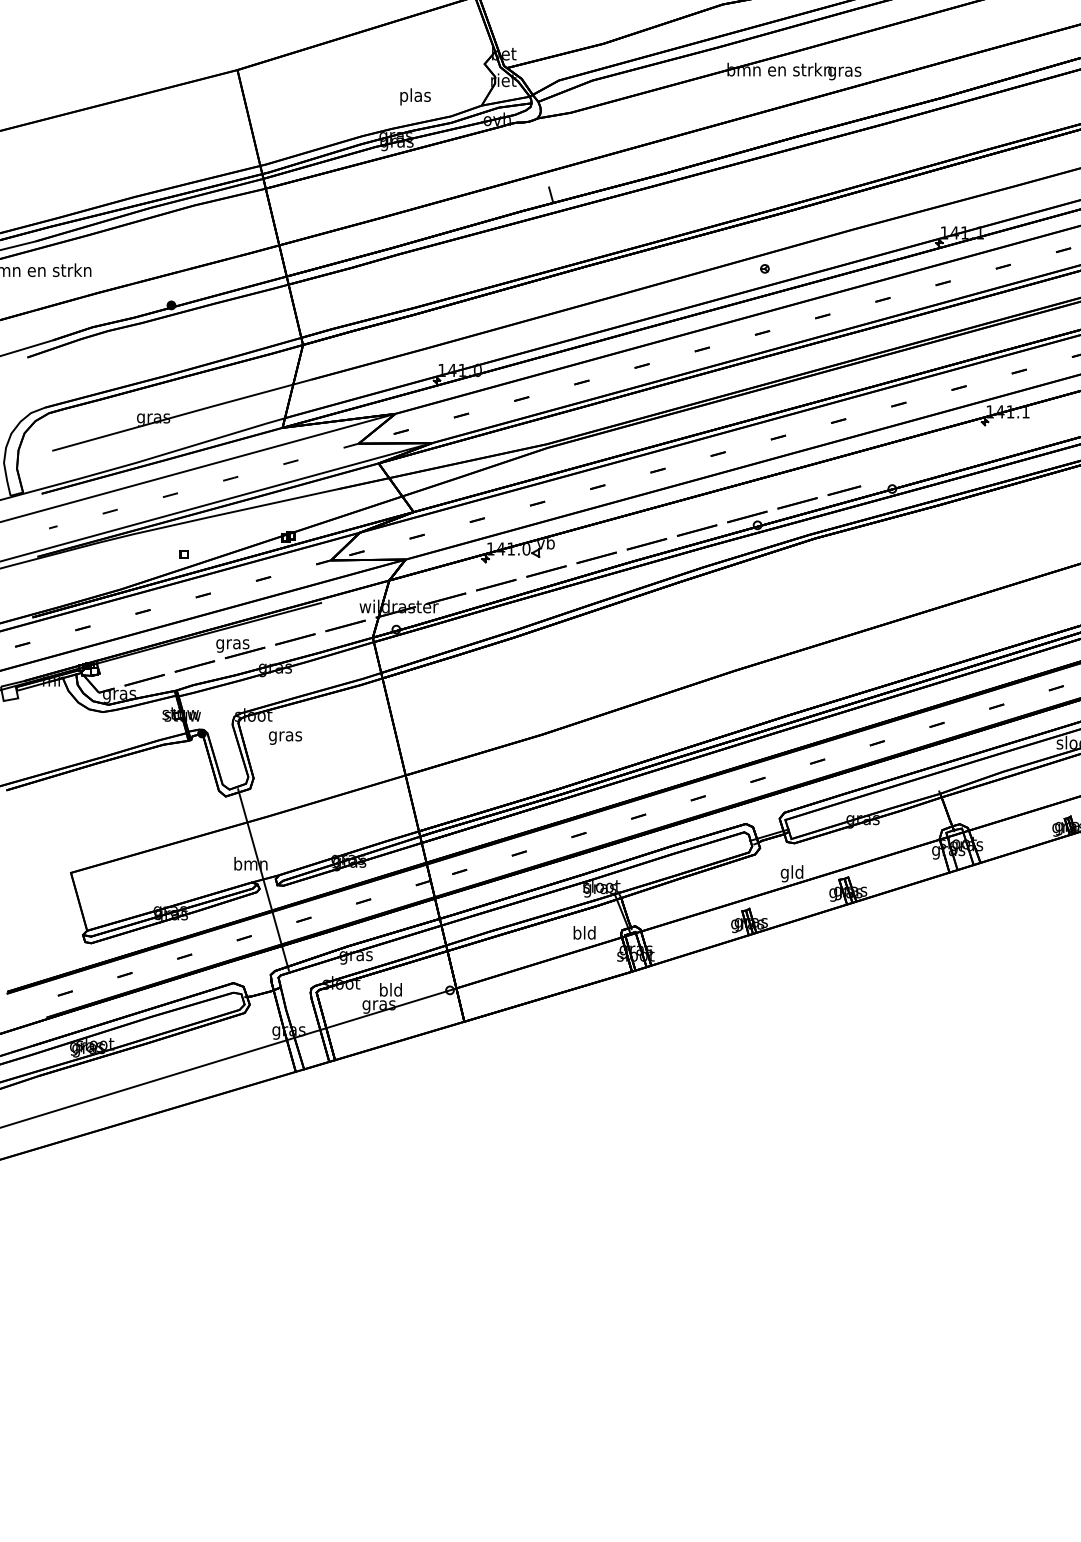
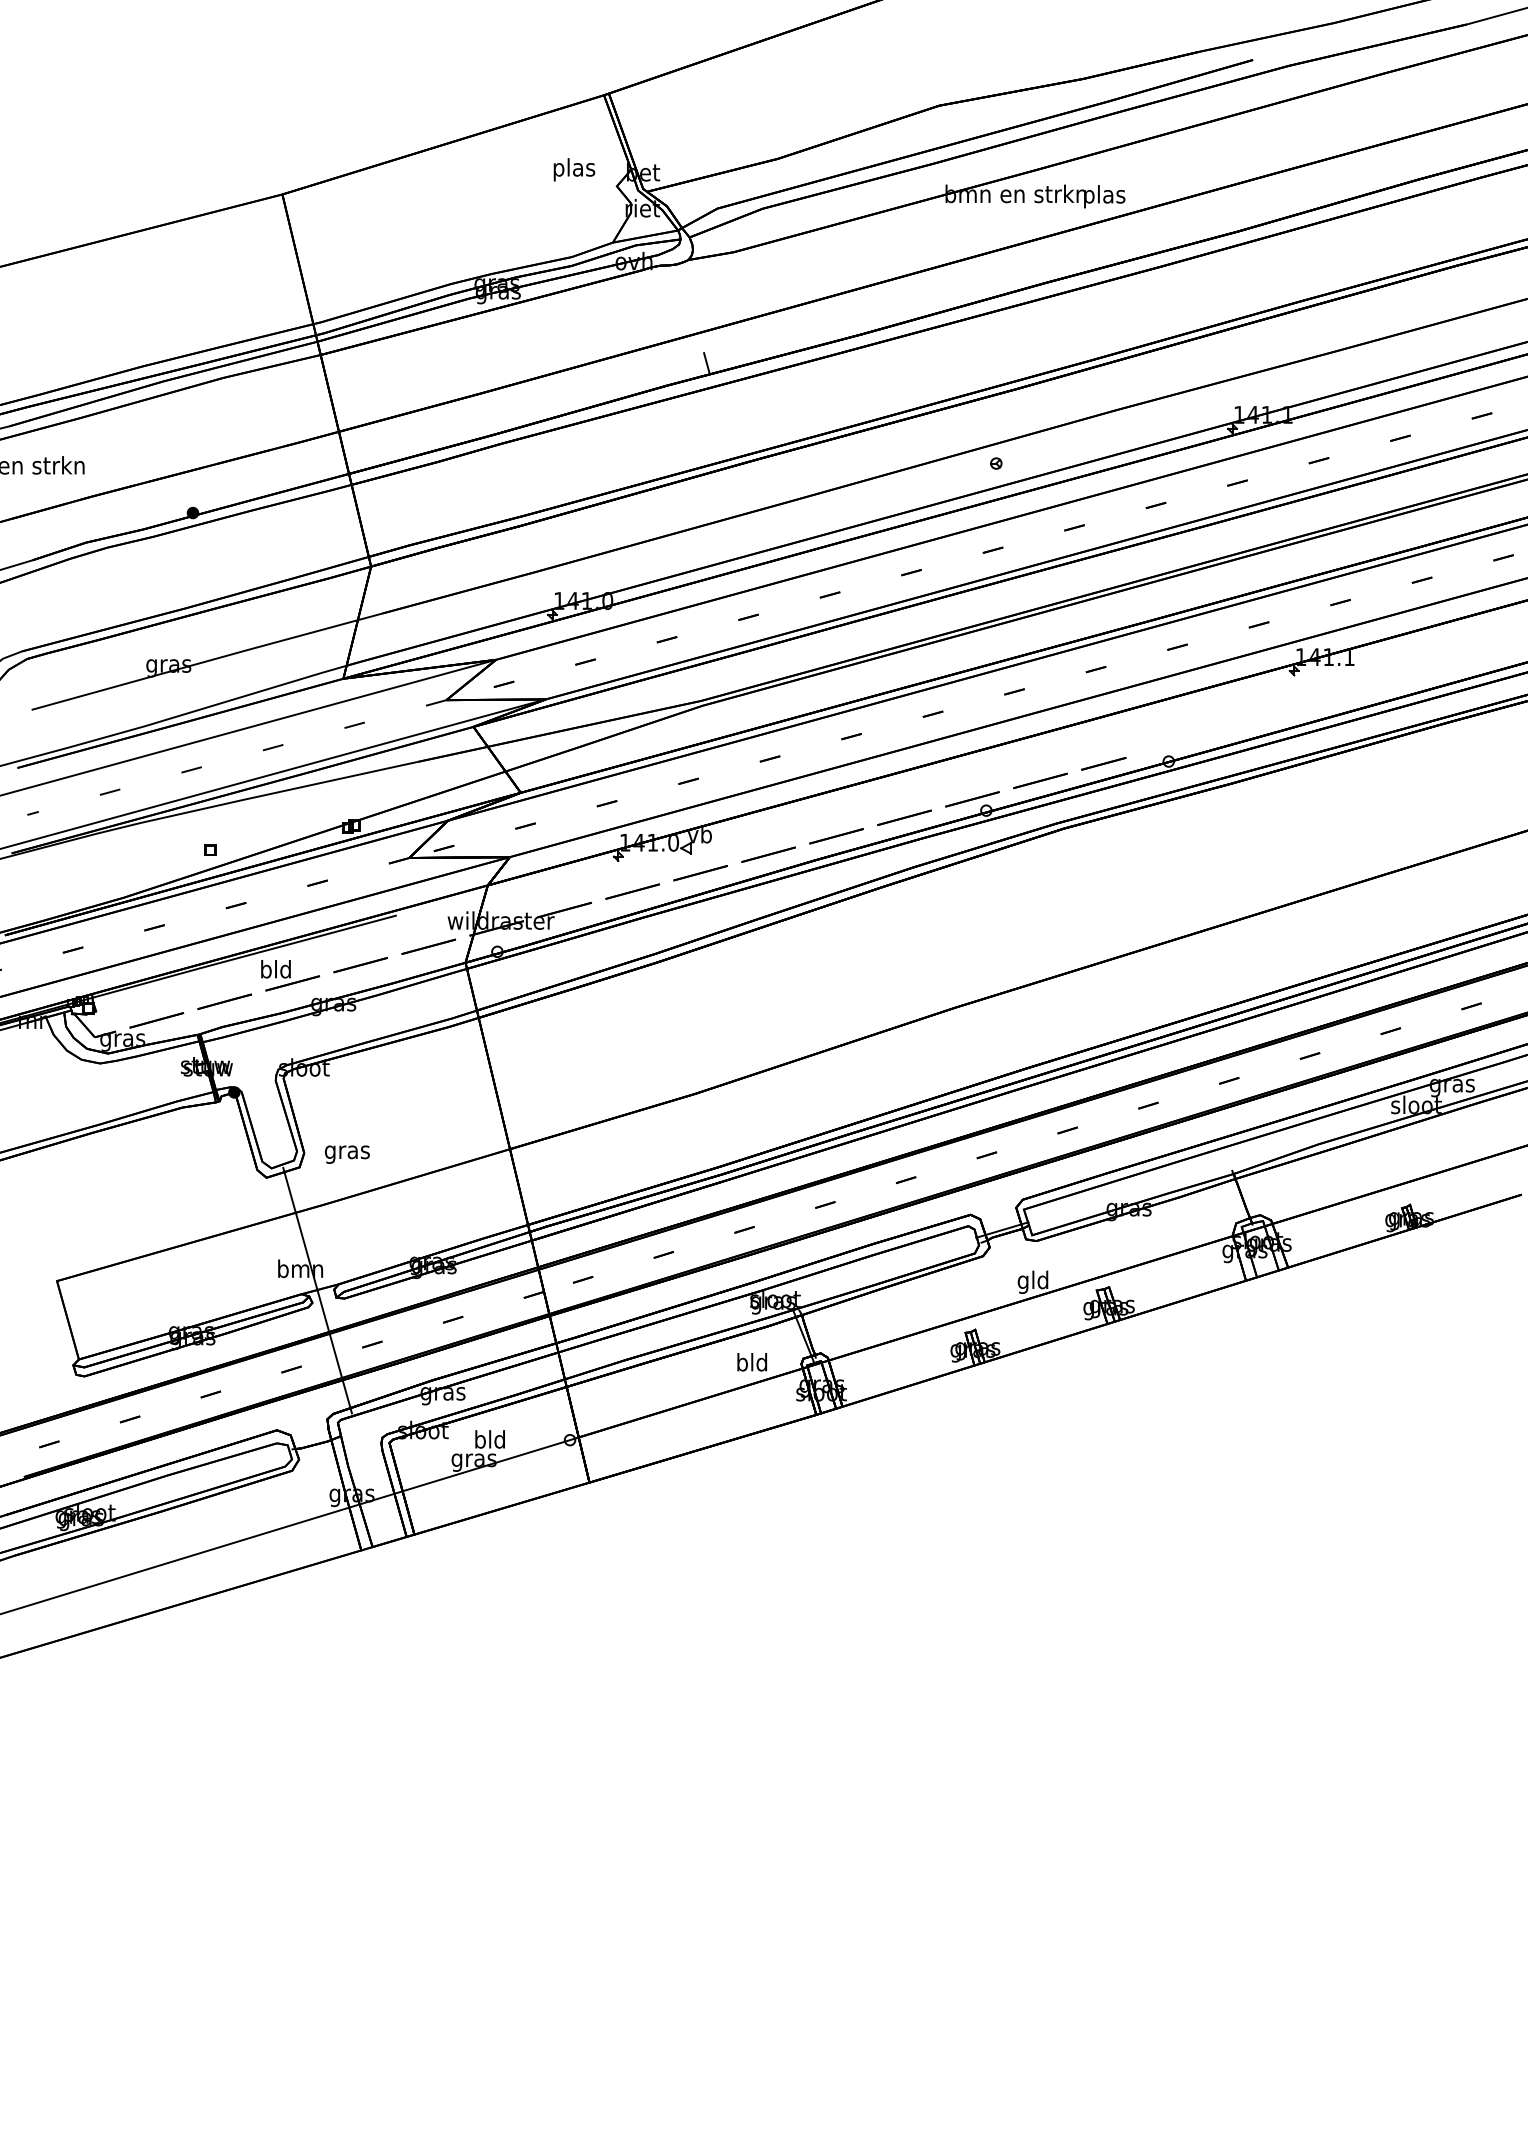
text: (844, 71) -> (1103, 196), gras -> plas
text: (415, 96) -> (574, 169), moved
text: (232, 644) -> (275, 971), gras -> bld
text: (285, 737) -> (347, 1154), moved

